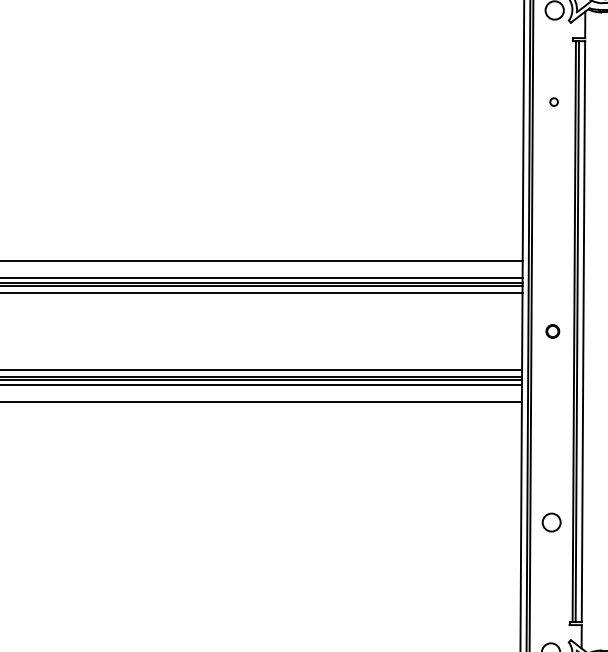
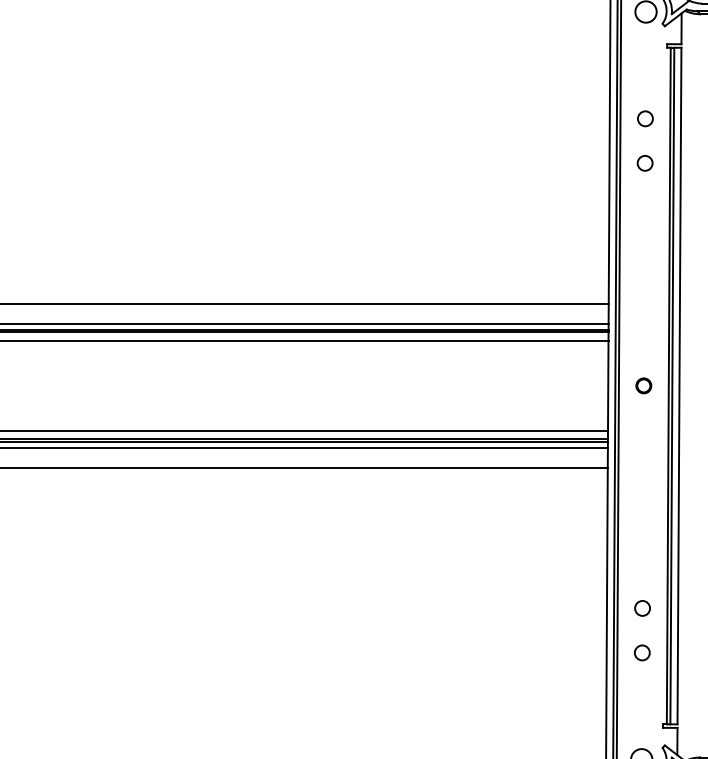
circle: (553, 101) -> (644, 118), size x1.67
circle: (553, 140) -> (644, 163), added
circle: (551, 522) -> (642, 608), size x0.71
circle: (551, 560) -> (642, 652), added

